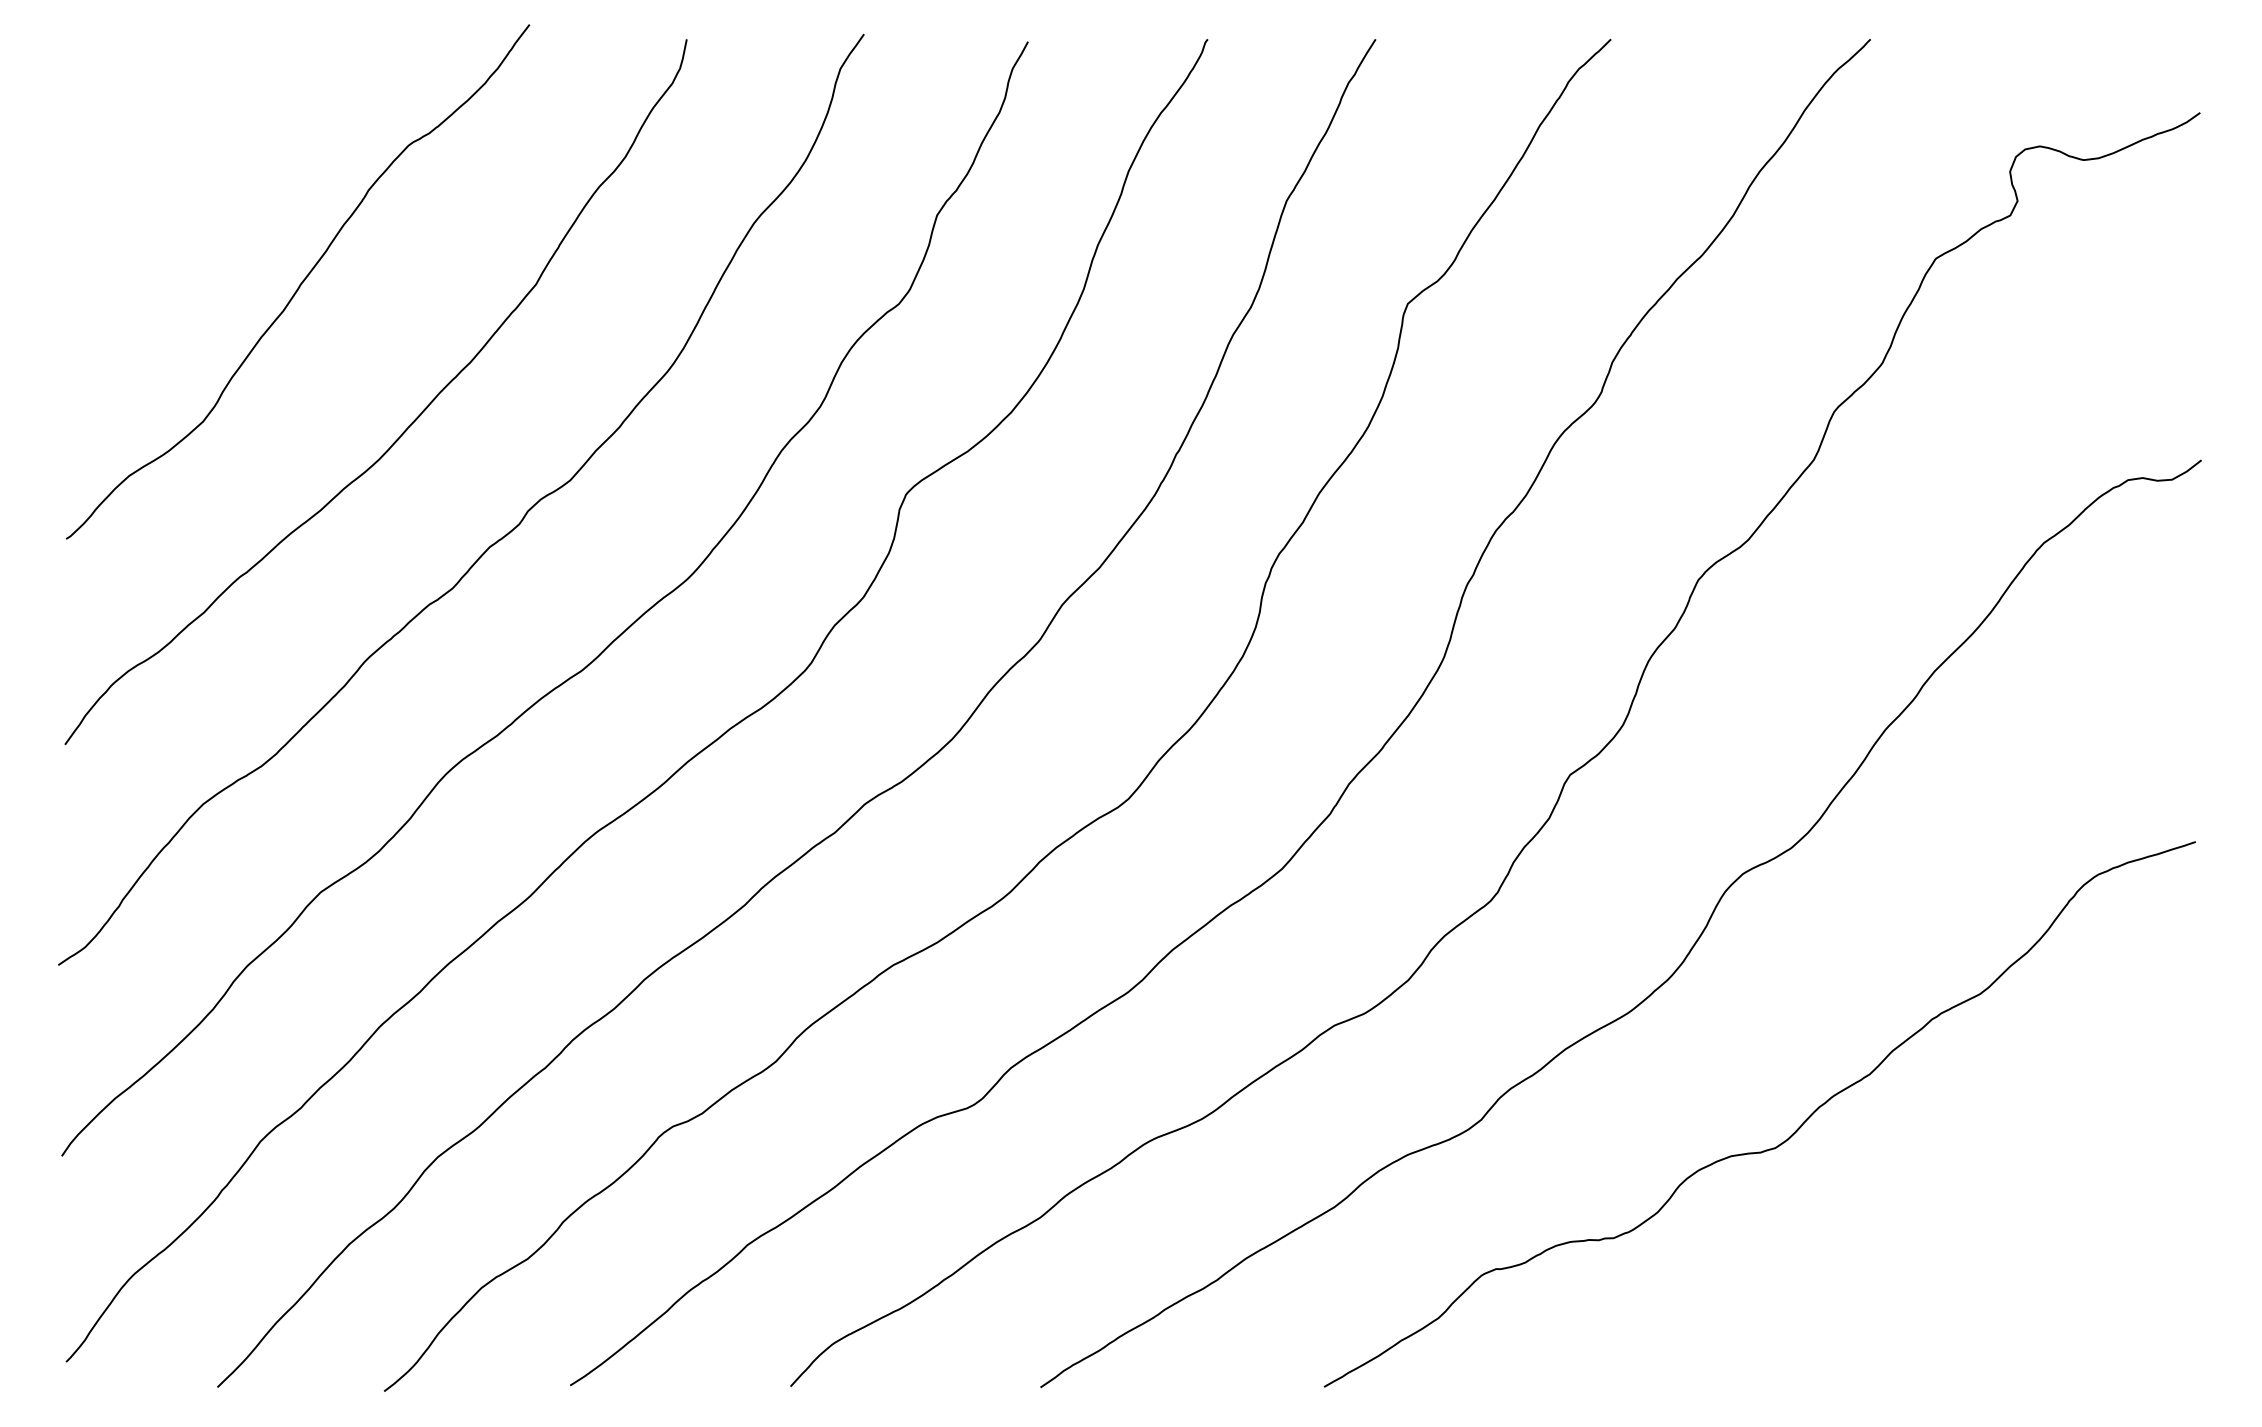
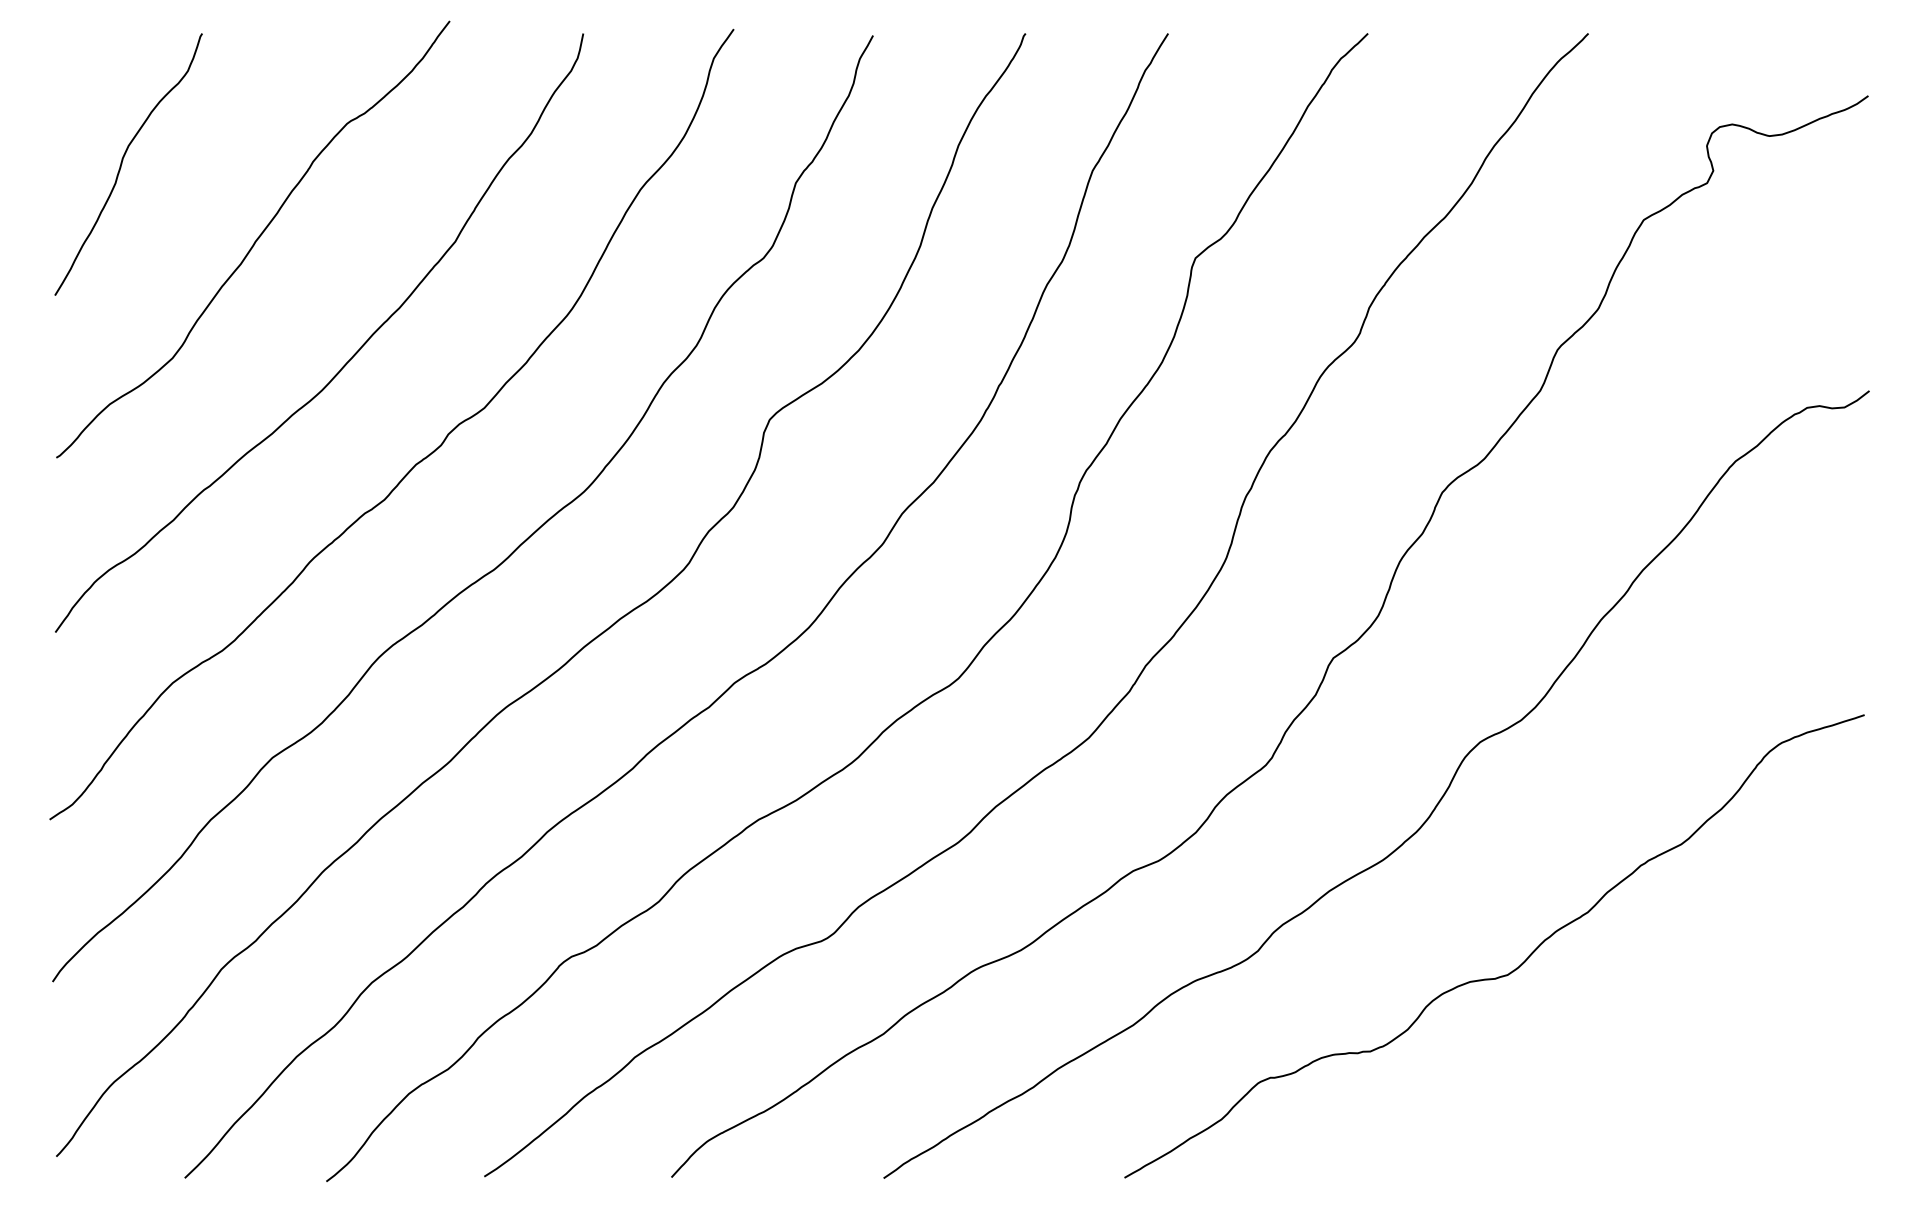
curve: (144, 193) -> (122, 164), added

